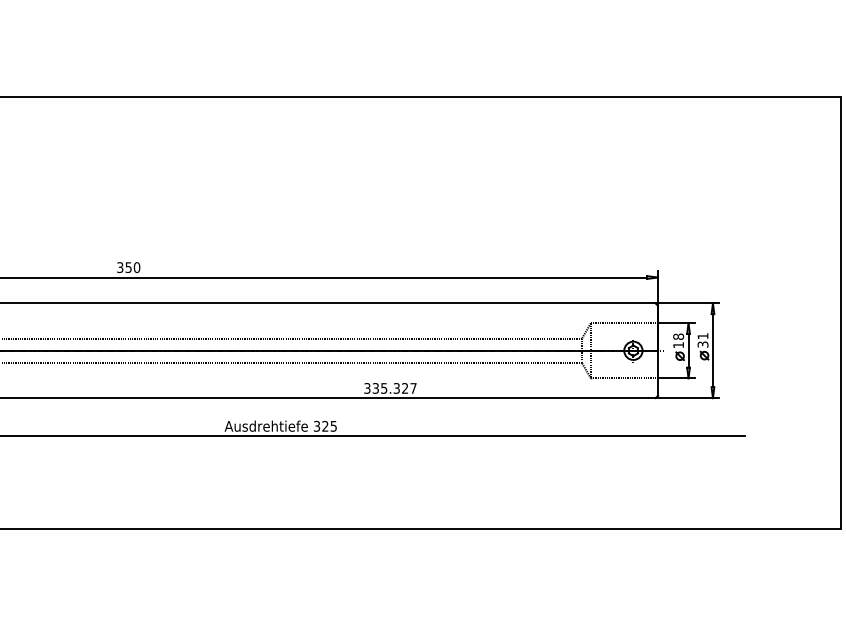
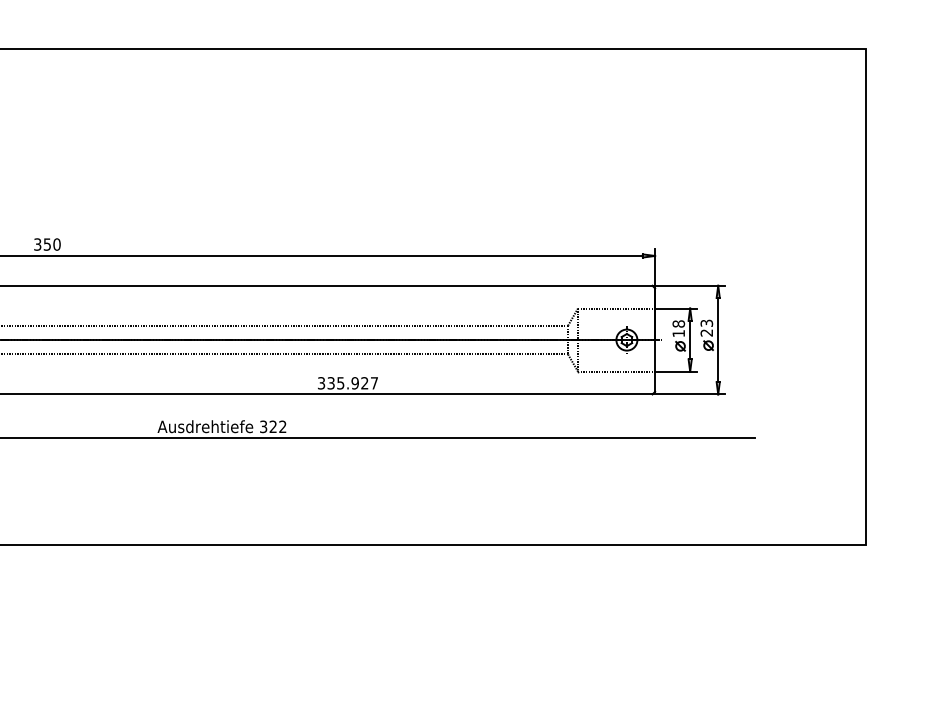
text: (702, 340) -> (706, 328), 31 -> 23
text: (396, 388) -> (354, 383), 335.327 -> 335.927
text: (333, 425) -> (282, 425), 325 -> 322

